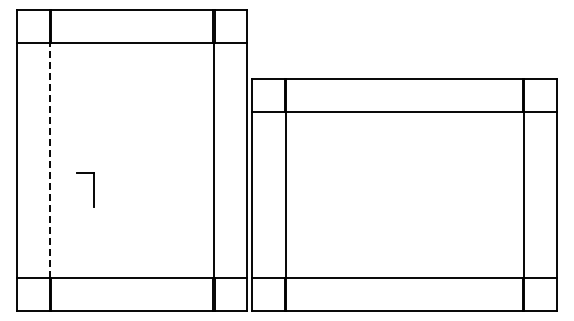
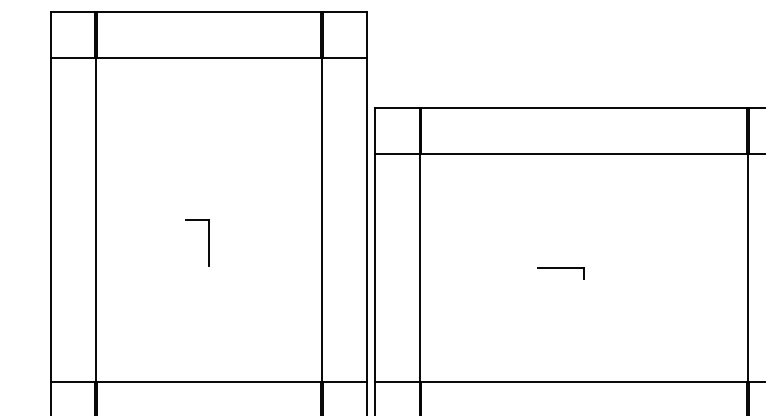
line: (50, 160) -> (96, 220), dashed -> solid
part: (93, 189) -> (208, 242), moved
part: (387, 199) -> (560, 273), added

